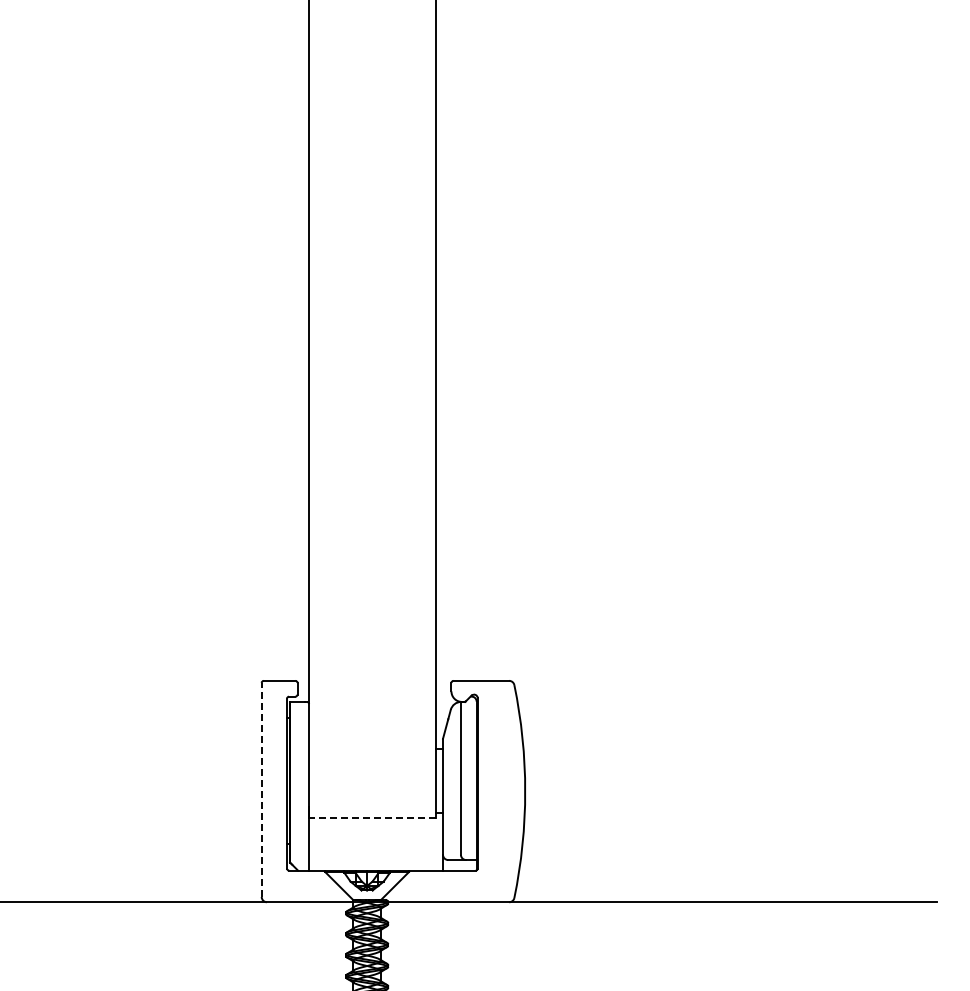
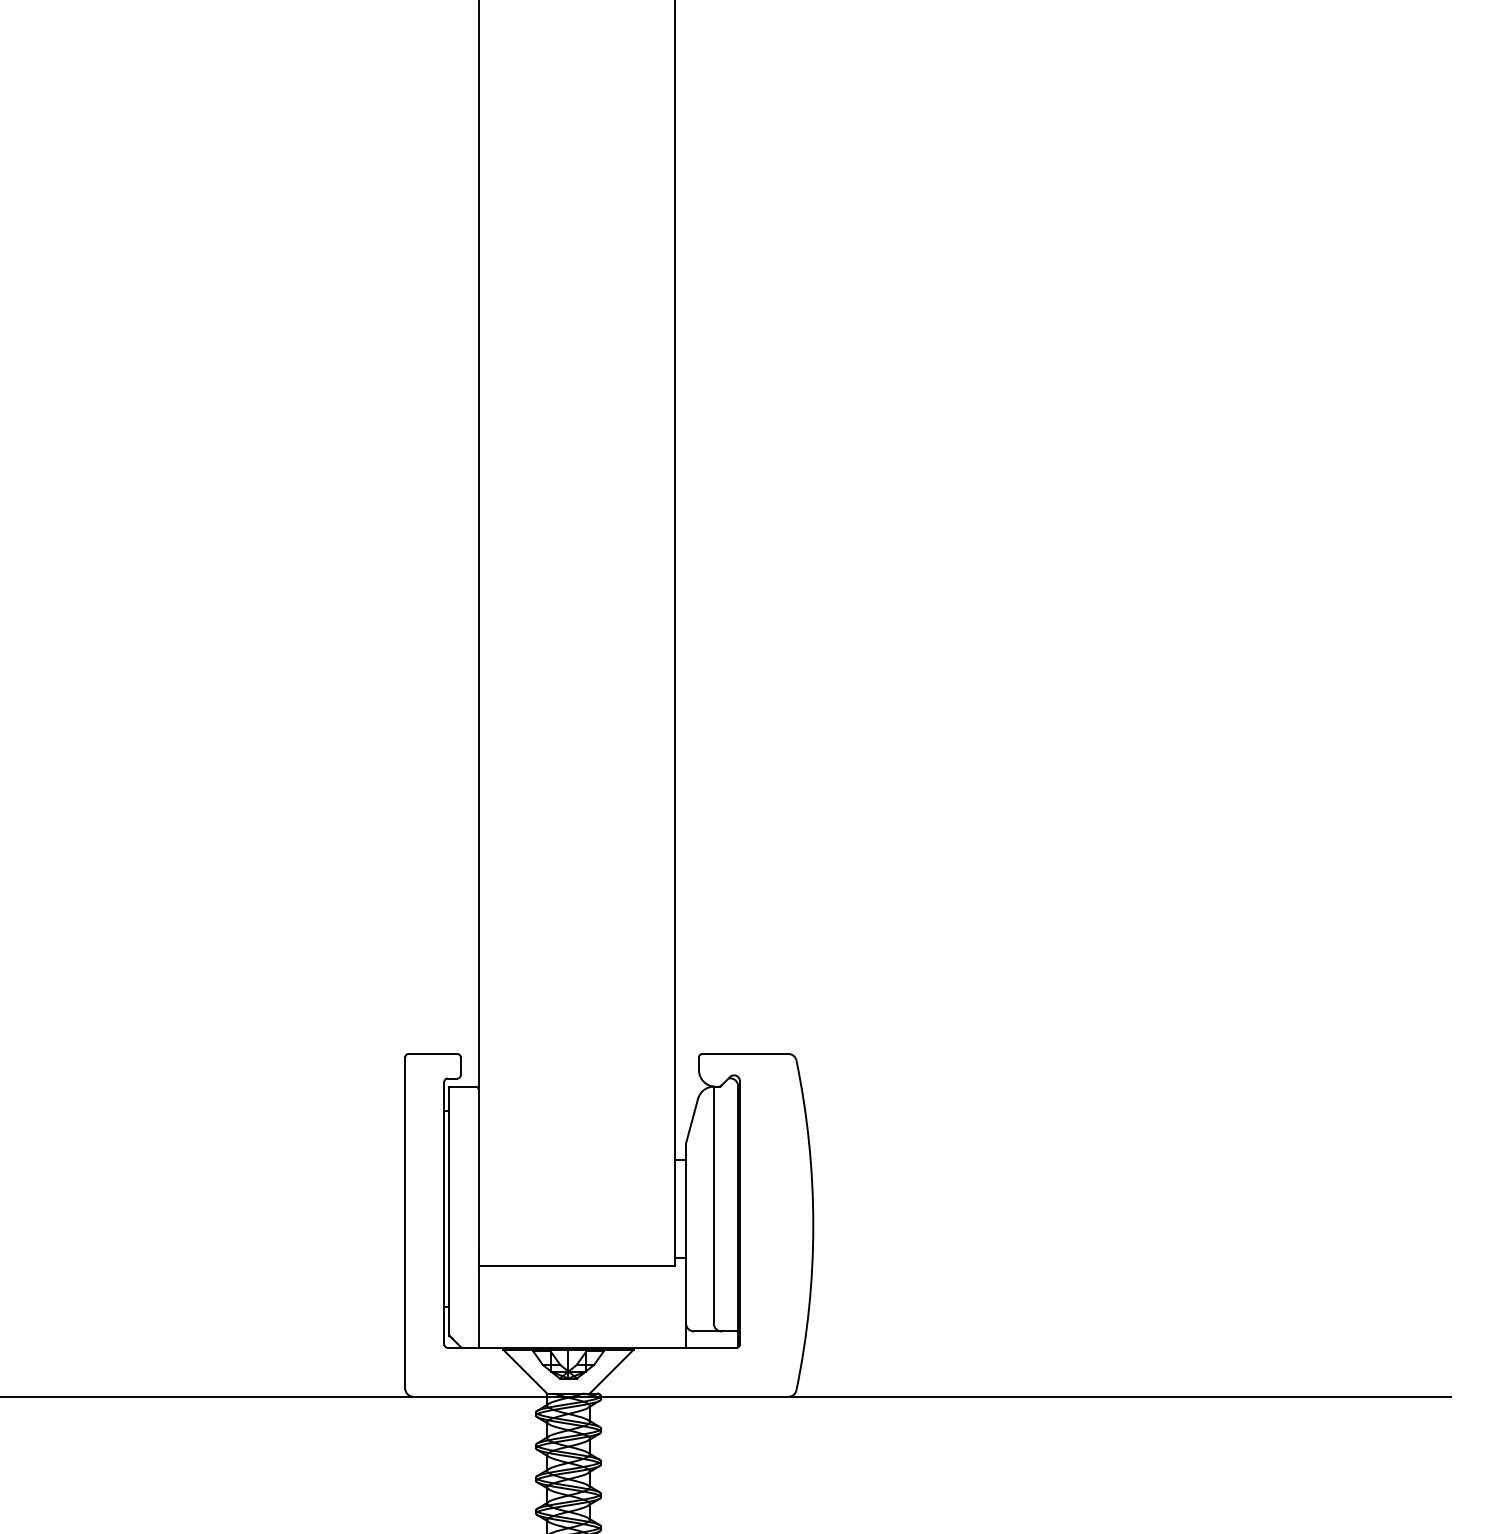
line: (261, 789) -> (404, 1222), dashed -> solid
line: (371, 817) -> (575, 1265), dashed -> solid

